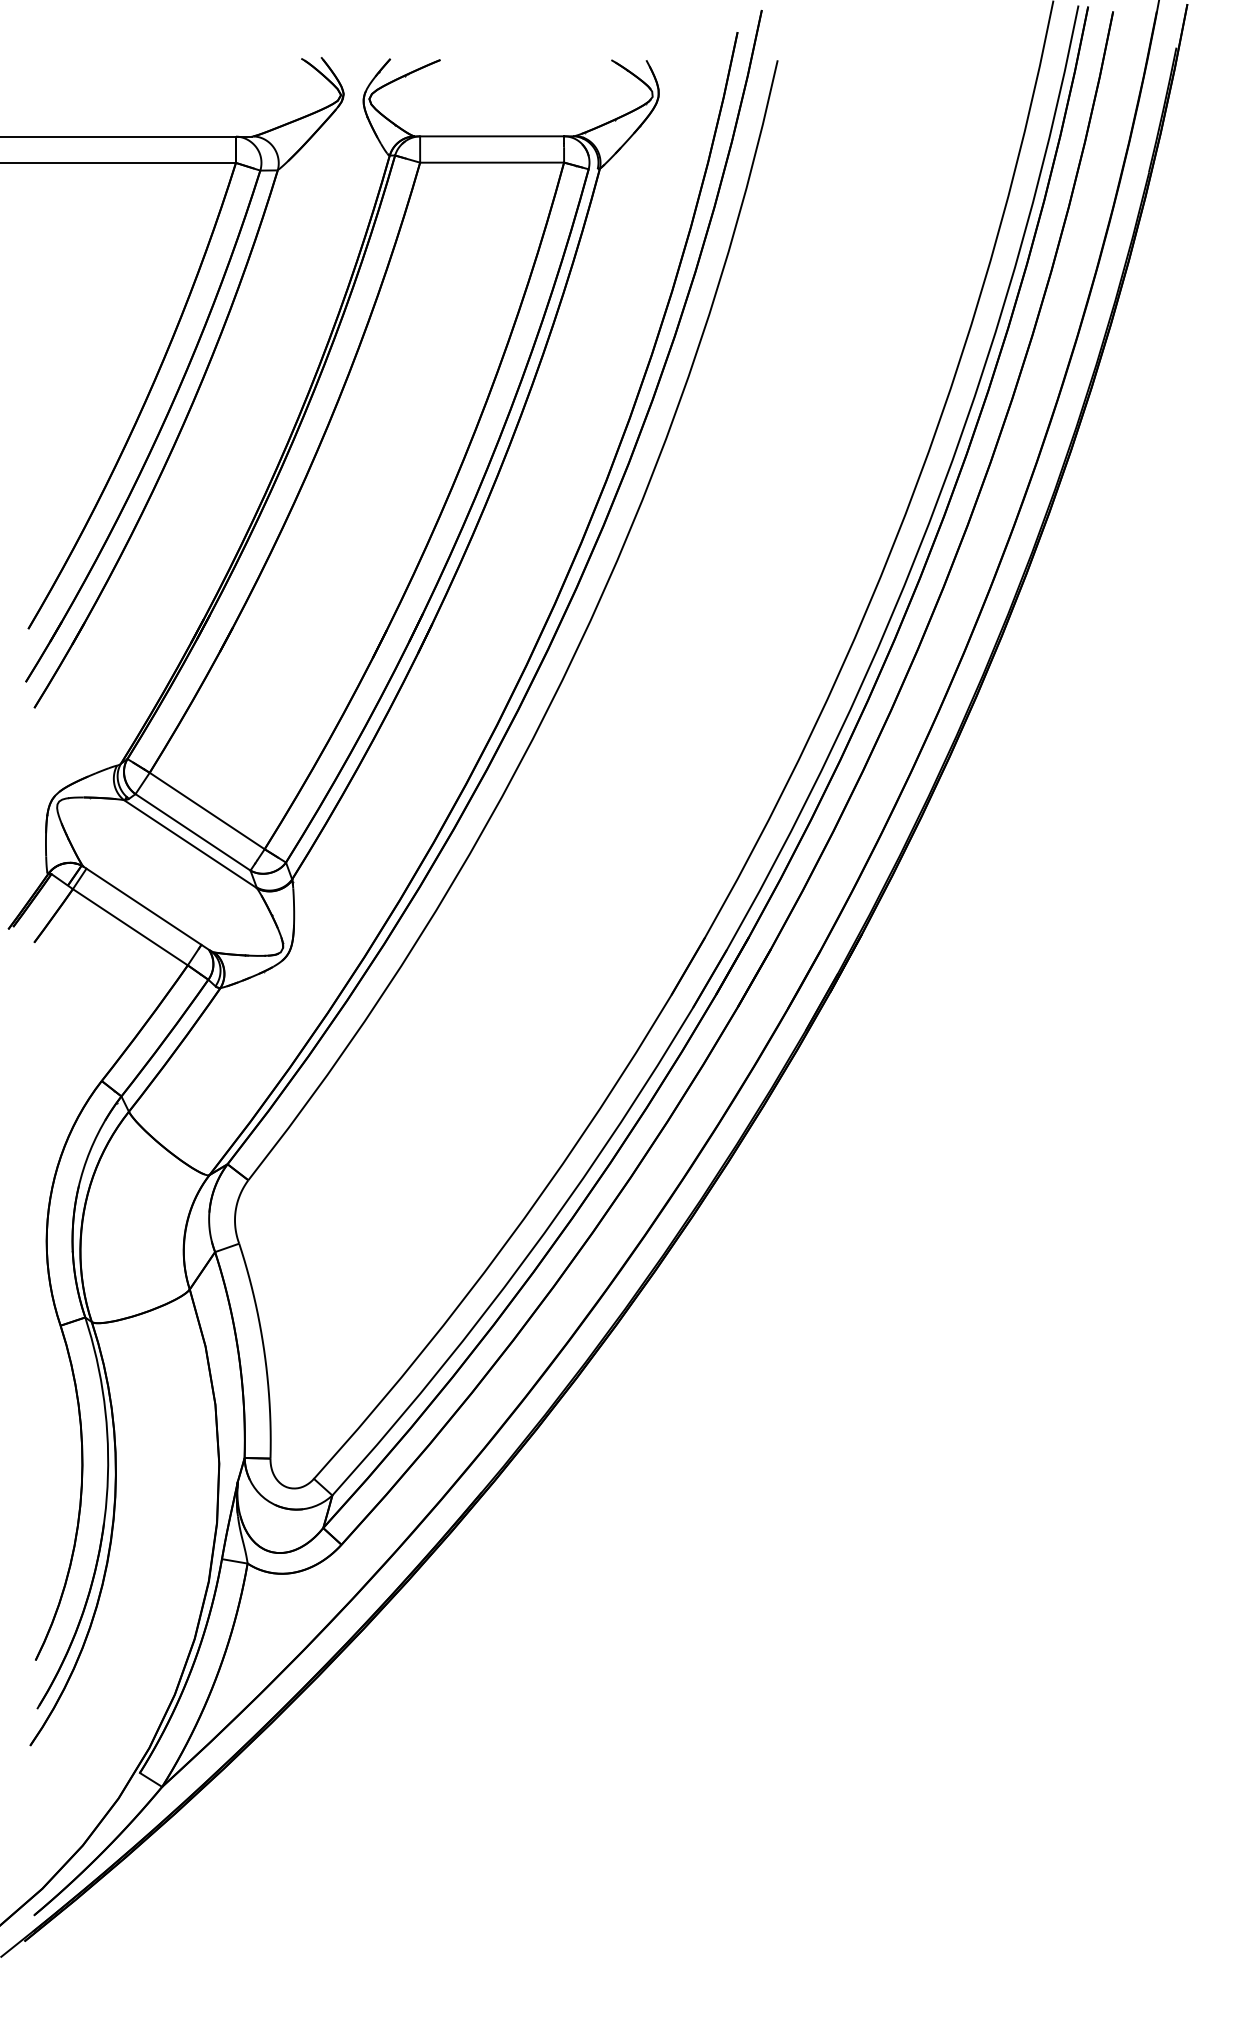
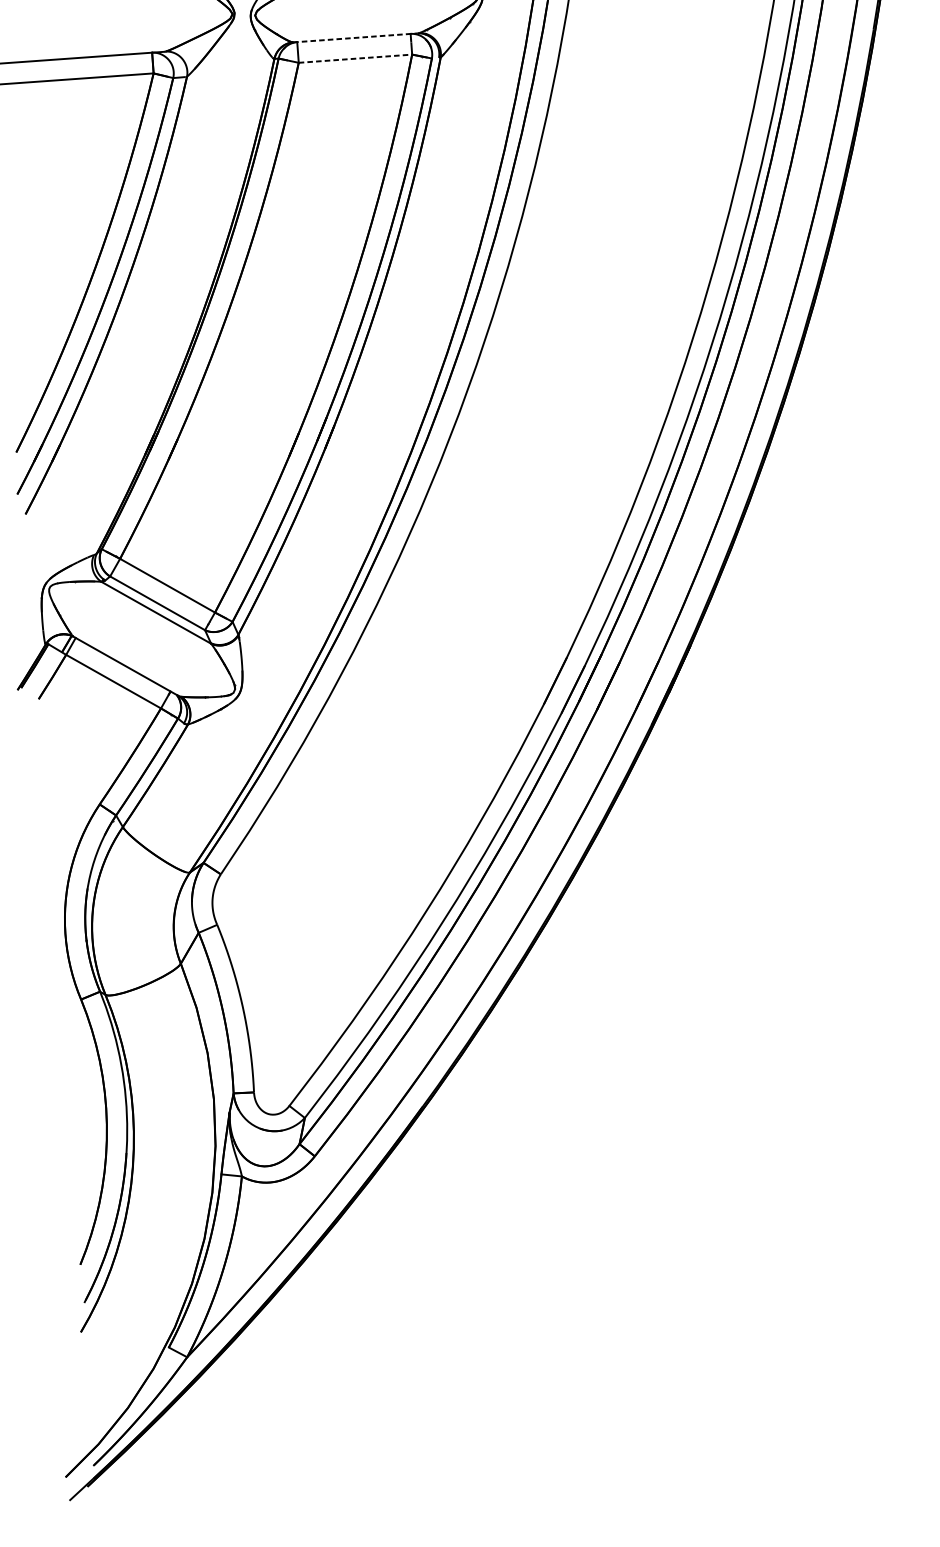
line: (494, 136) -> (355, 37), solid -> dashed
line: (492, 162) -> (355, 58), solid -> dashed

